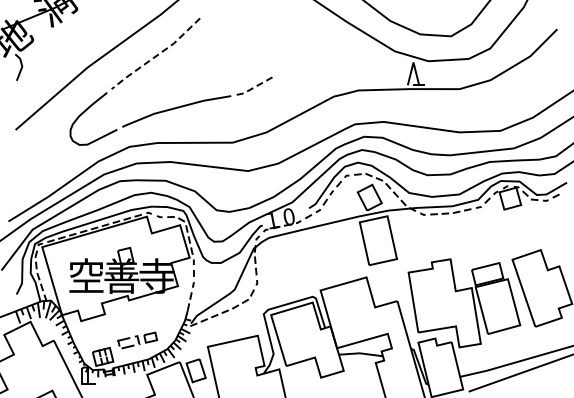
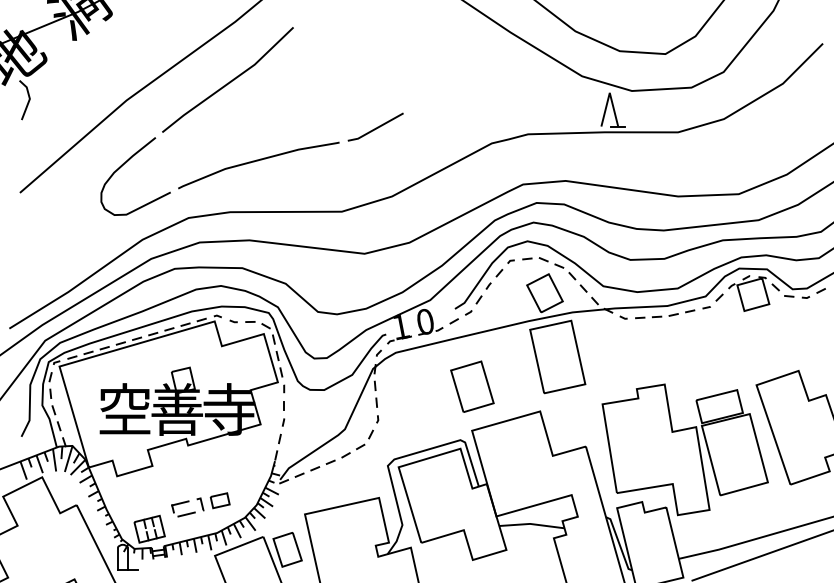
line: (156, 55) -> (228, 82), dashed -> solid
line: (255, 86) -> (375, 128), dashed -> solid
part: (320, 260) -> (471, 386), added

